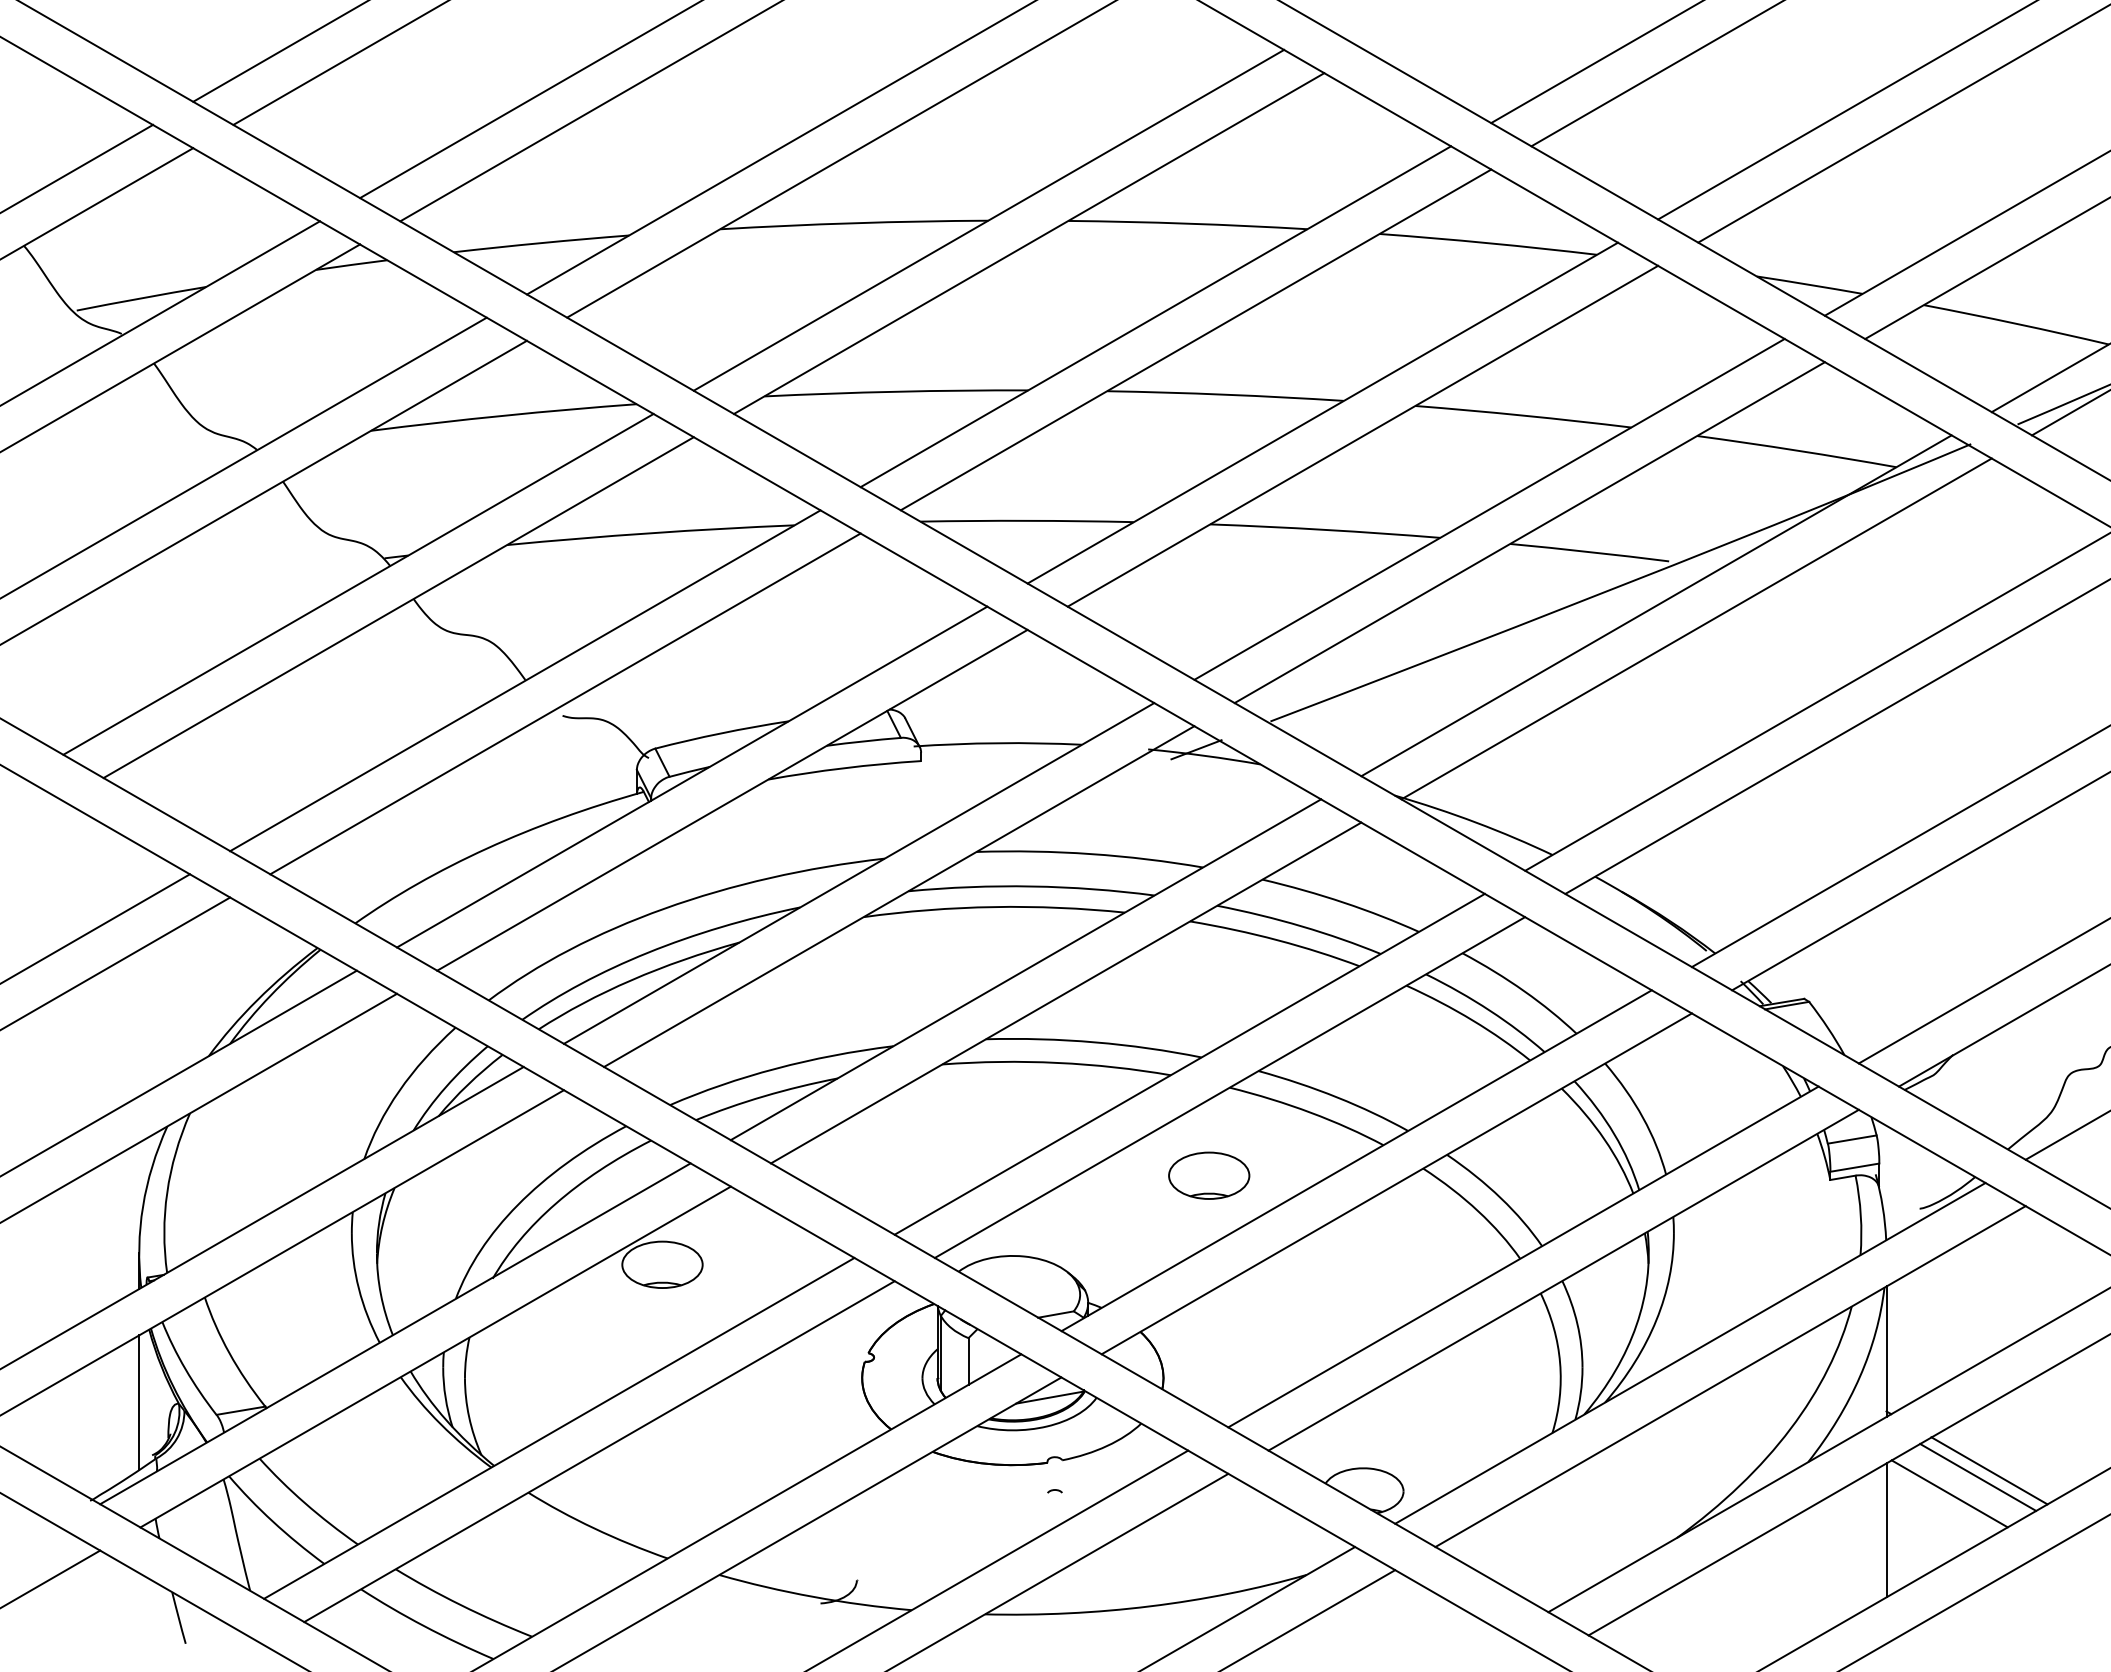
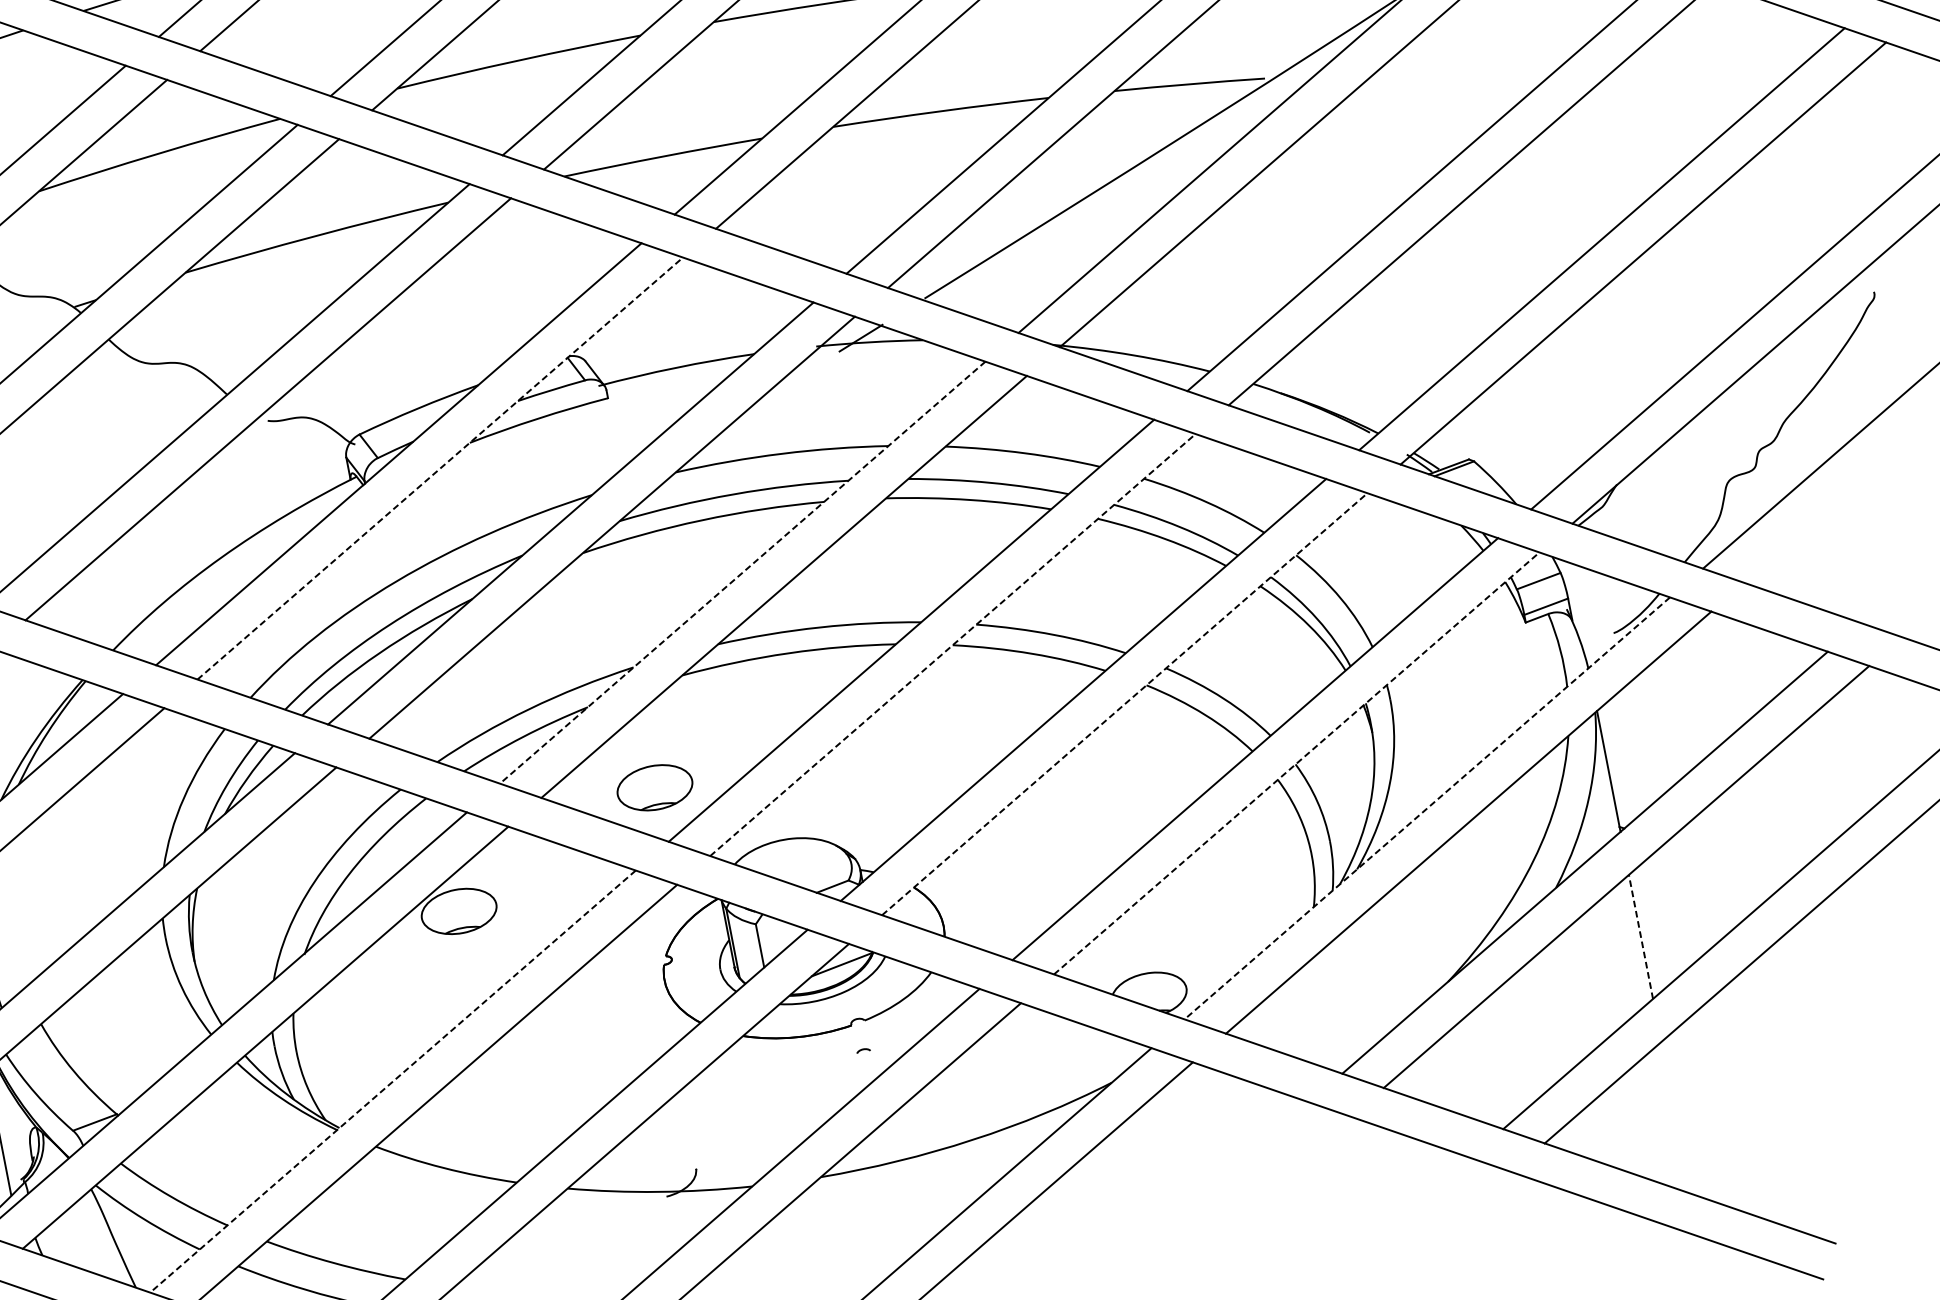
line: (732, 800) -> (440, 468), solid -> dashed
line: (1026, 969) -> (743, 572), solid -> dashed
line: (1229, 1087) -> (952, 645), solid -> dashed
part: (1209, 1175) -> (655, 787), moved
line: (1396, 1183) -> (1124, 703), solid -> dashed
line: (1563, 1280) -> (1296, 763), solid -> dashed
line: (1690, 1353) -> (1427, 808), solid -> dashed
line: (559, 1428) -> (393, 1081), solid -> dashed
line: (1989, 1470) -> (1725, 863), removed
line: (1978, 1476) -> (1716, 870), removed
line: (1949, 1493) -> (1692, 891), removed
line: (1886, 1530) -> (1640, 937), solid -> dashed

